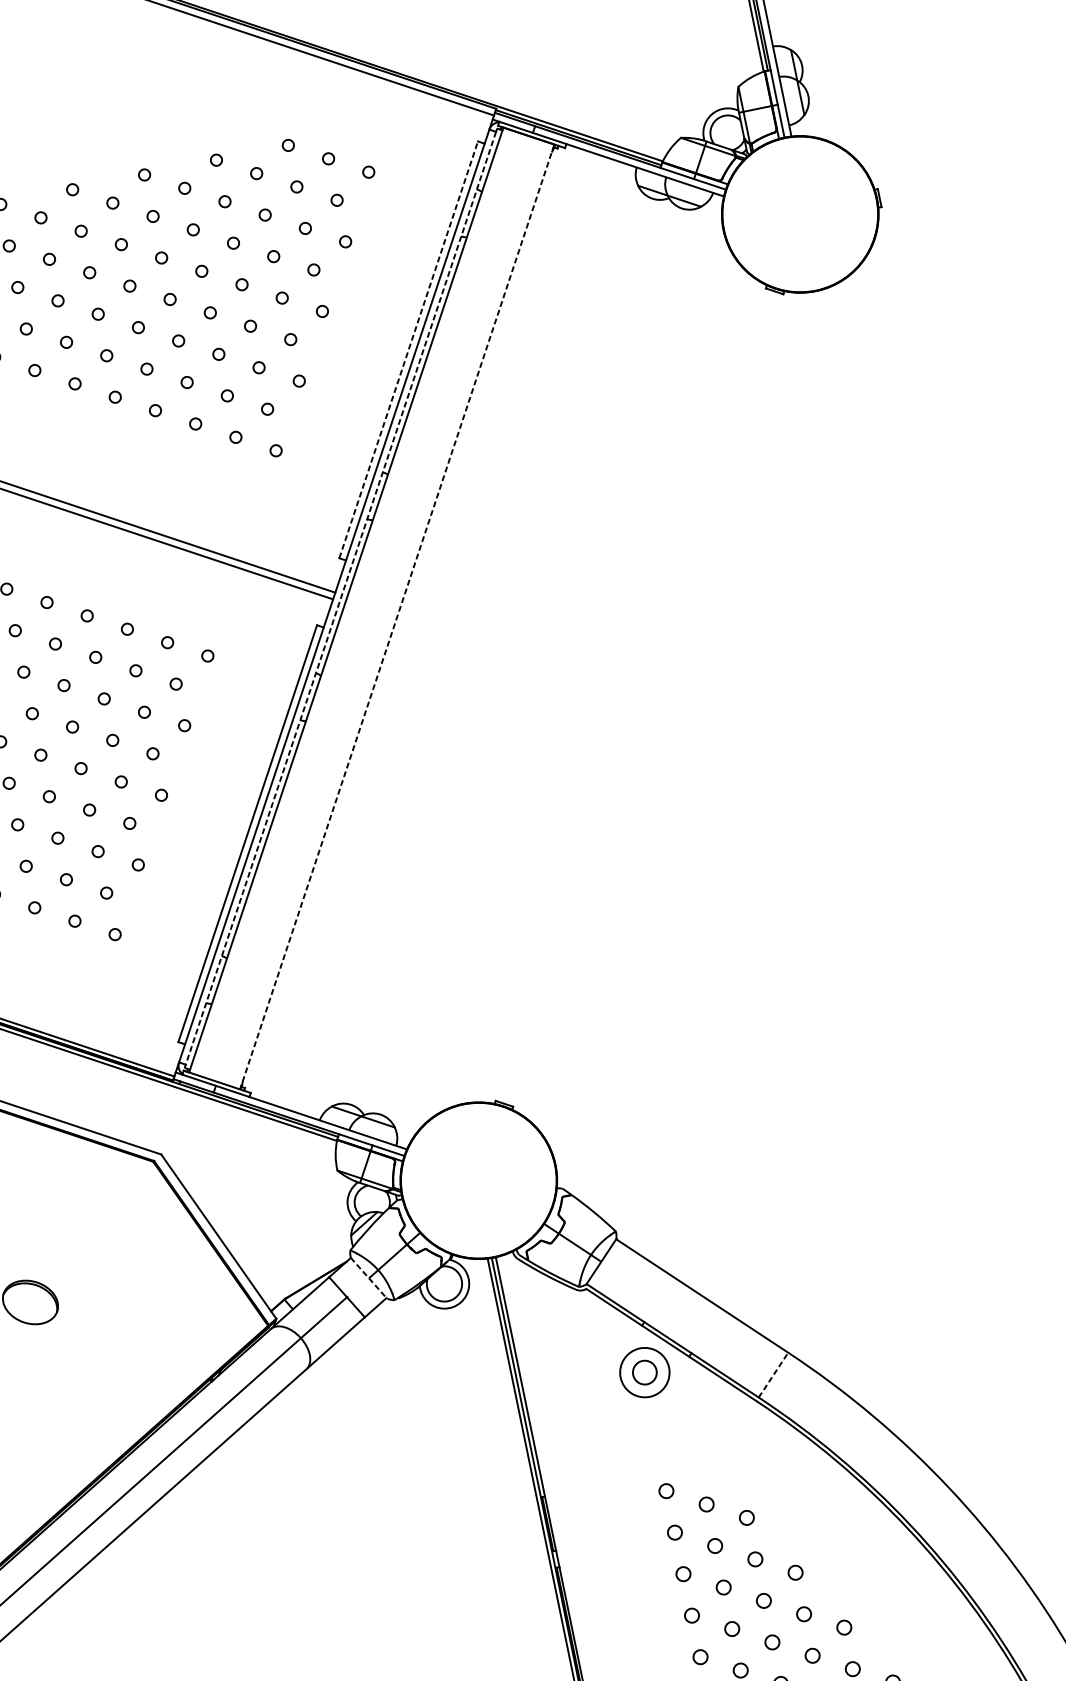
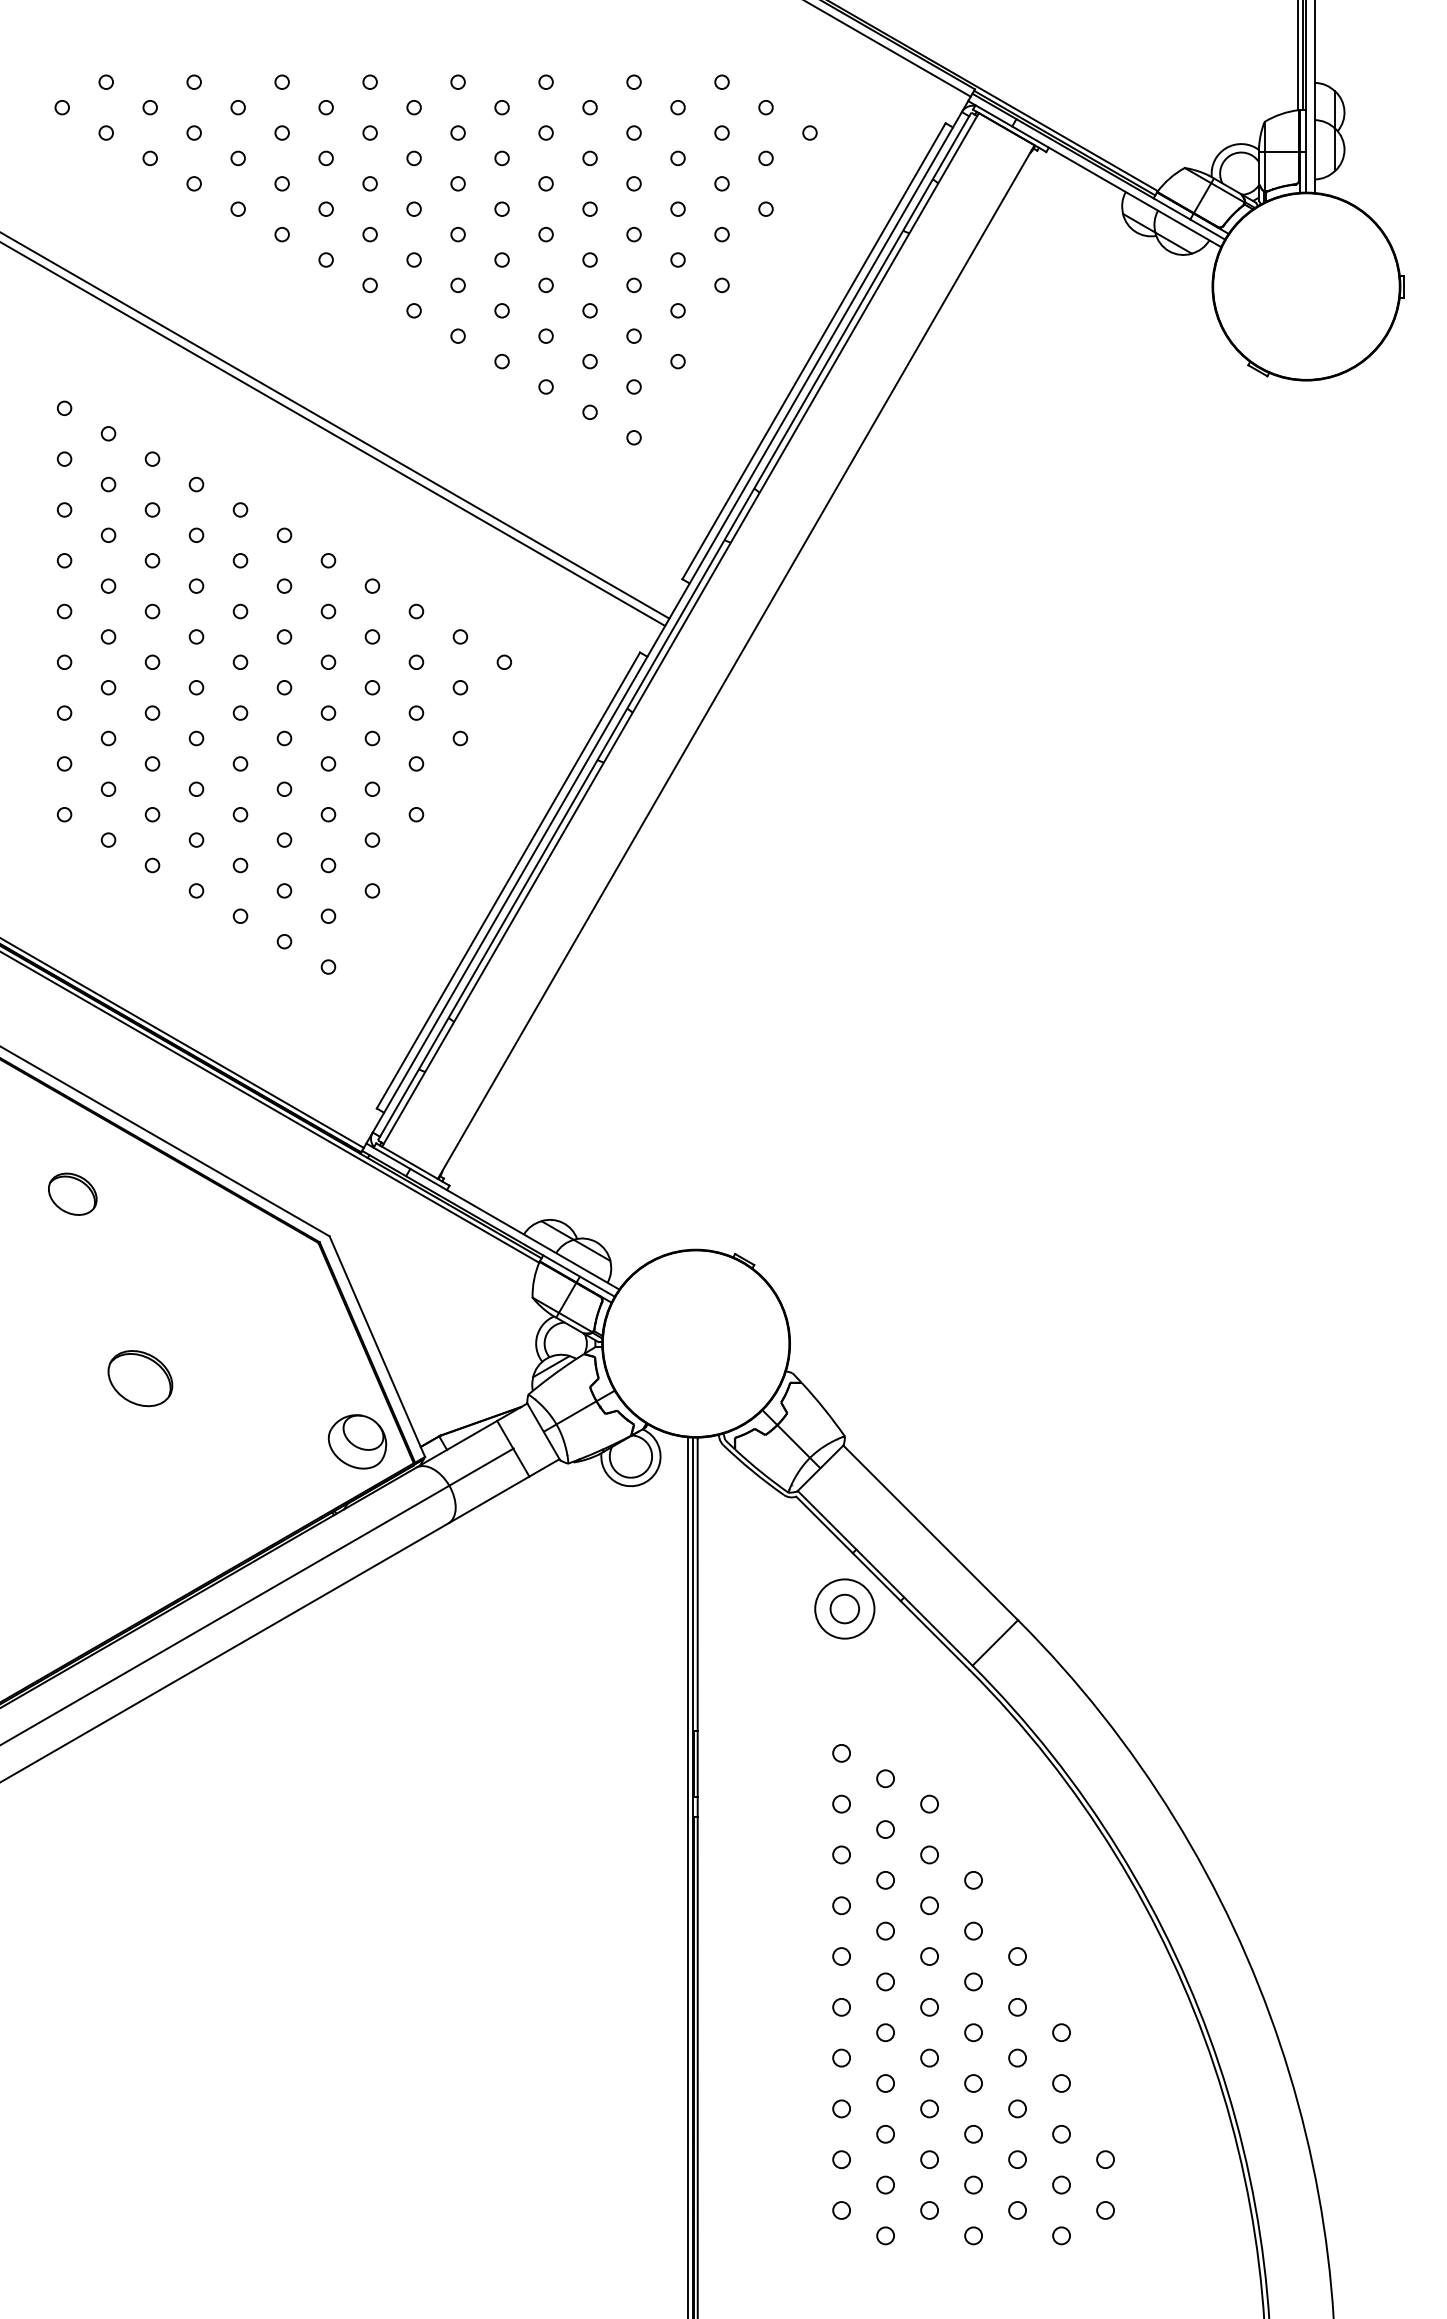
line: (408, 349) -> (814, 350), dashed -> solid
line: (340, 598) -> (674, 626), dashed -> solid
line: (397, 617) -> (736, 662), dashed -> solid
line: (368, 1278) -> (543, 1432), dashed -> solid
part: (218, 1317) -> (357, 1441), added
line: (773, 1374) -> (995, 1642), dashed -> solid

